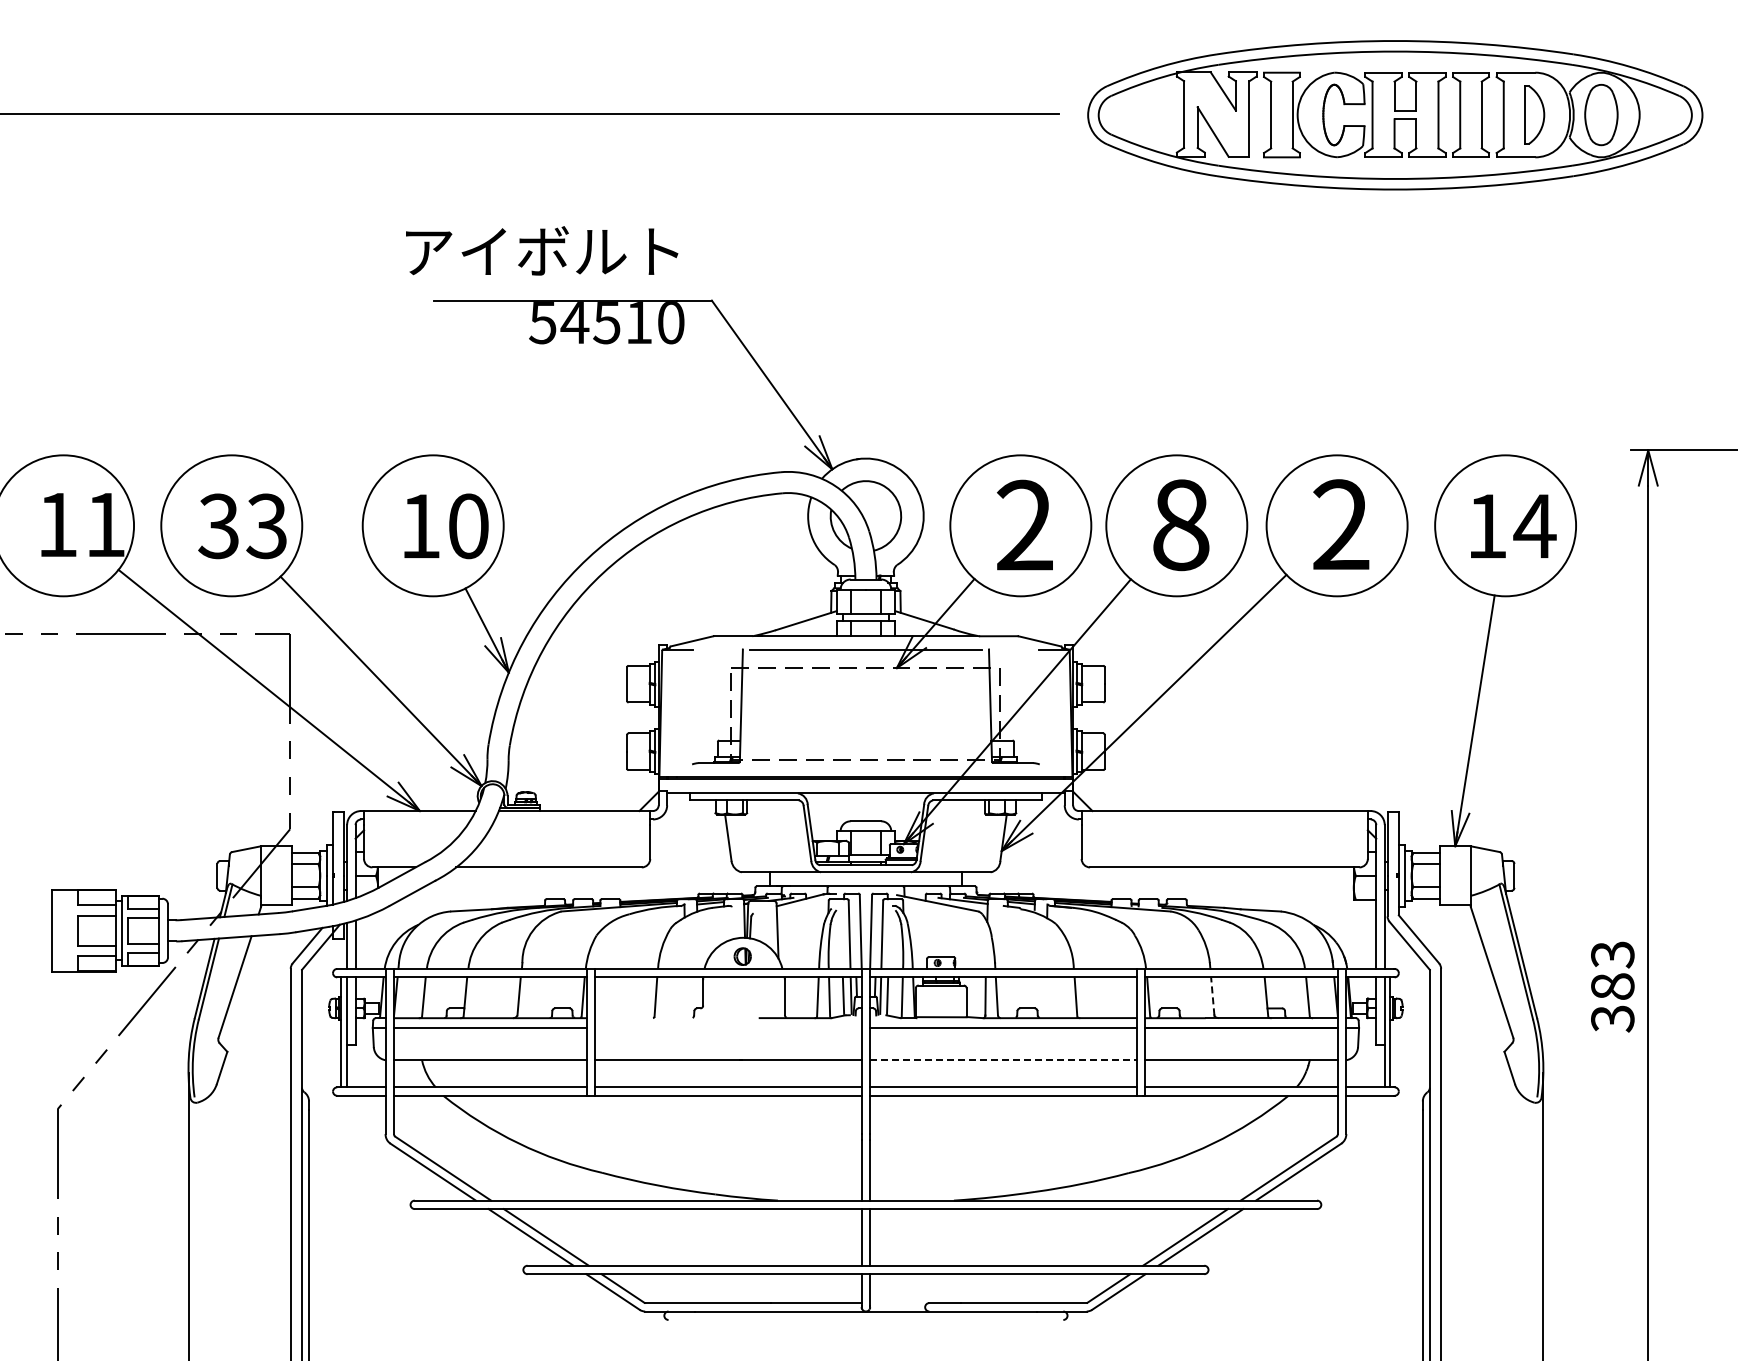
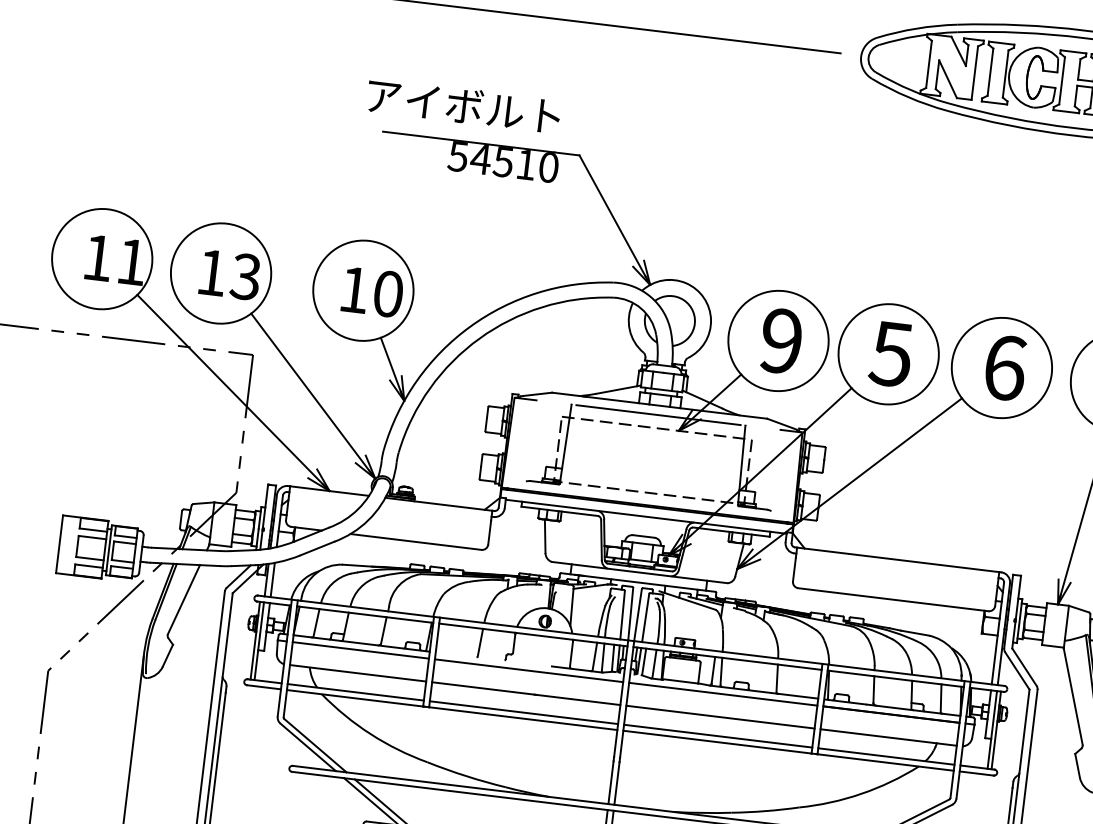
text: (1024, 525) -> (781, 341), 2 -> 9
text: (1180, 525) -> (891, 354), 8 -> 5
text: (1341, 525) -> (1005, 368), 2 -> 6
text: (218, 526) -> (211, 272), 33 -> 13
line: (1212, 995) -> (873, 689), dashed -> solid
line: (728, 1028) -> (529, 671), added
line: (1003, 1060) -> (720, 717), dashed -> solid

